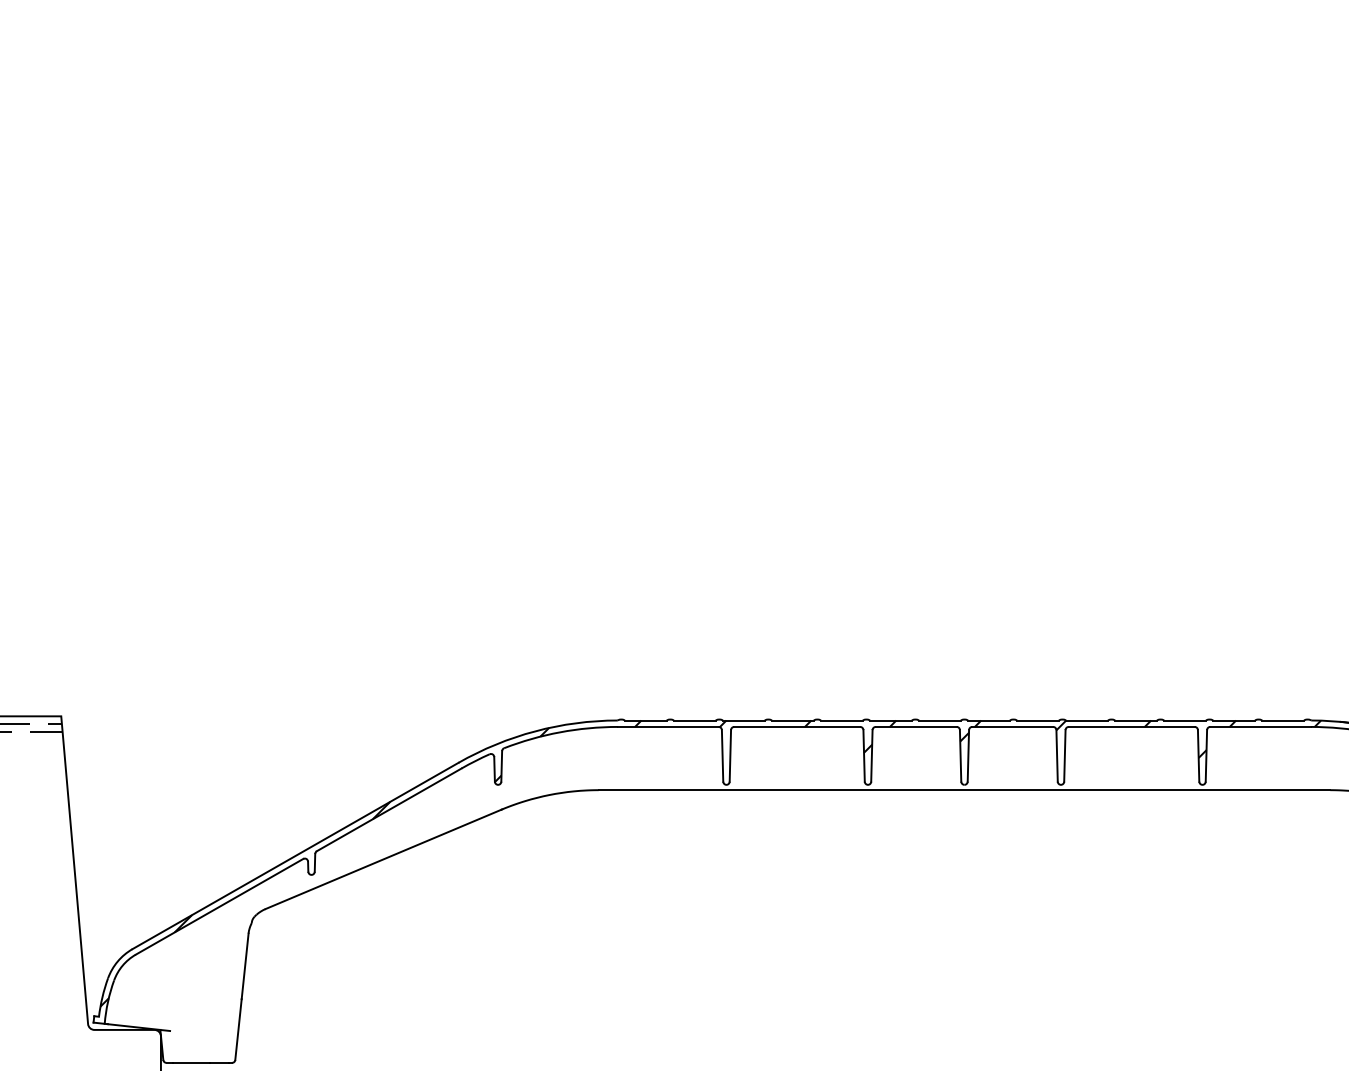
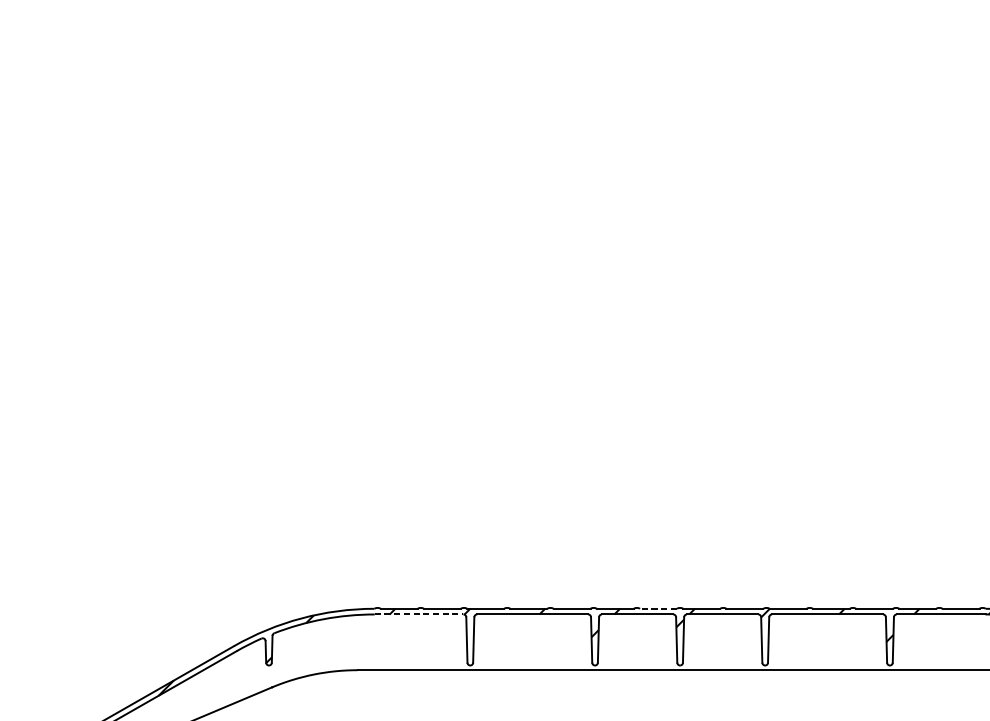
line: (939, 720) -> (658, 608), solid -> dashed
line: (668, 726) -> (419, 614), solid -> dashed

